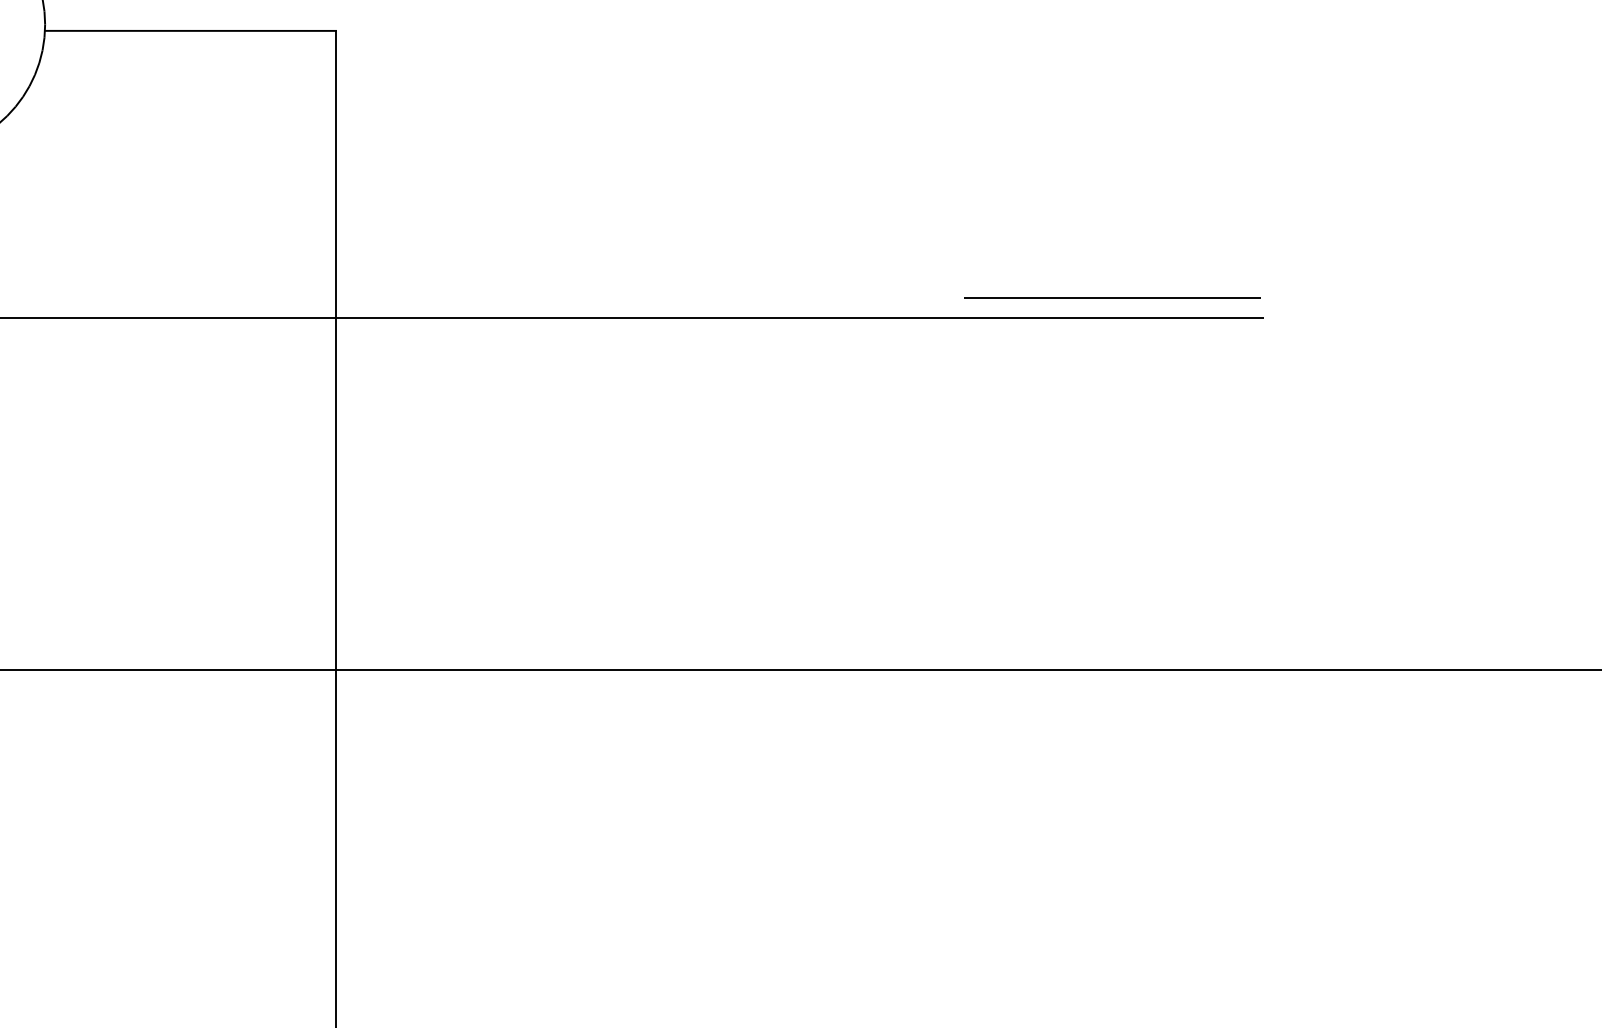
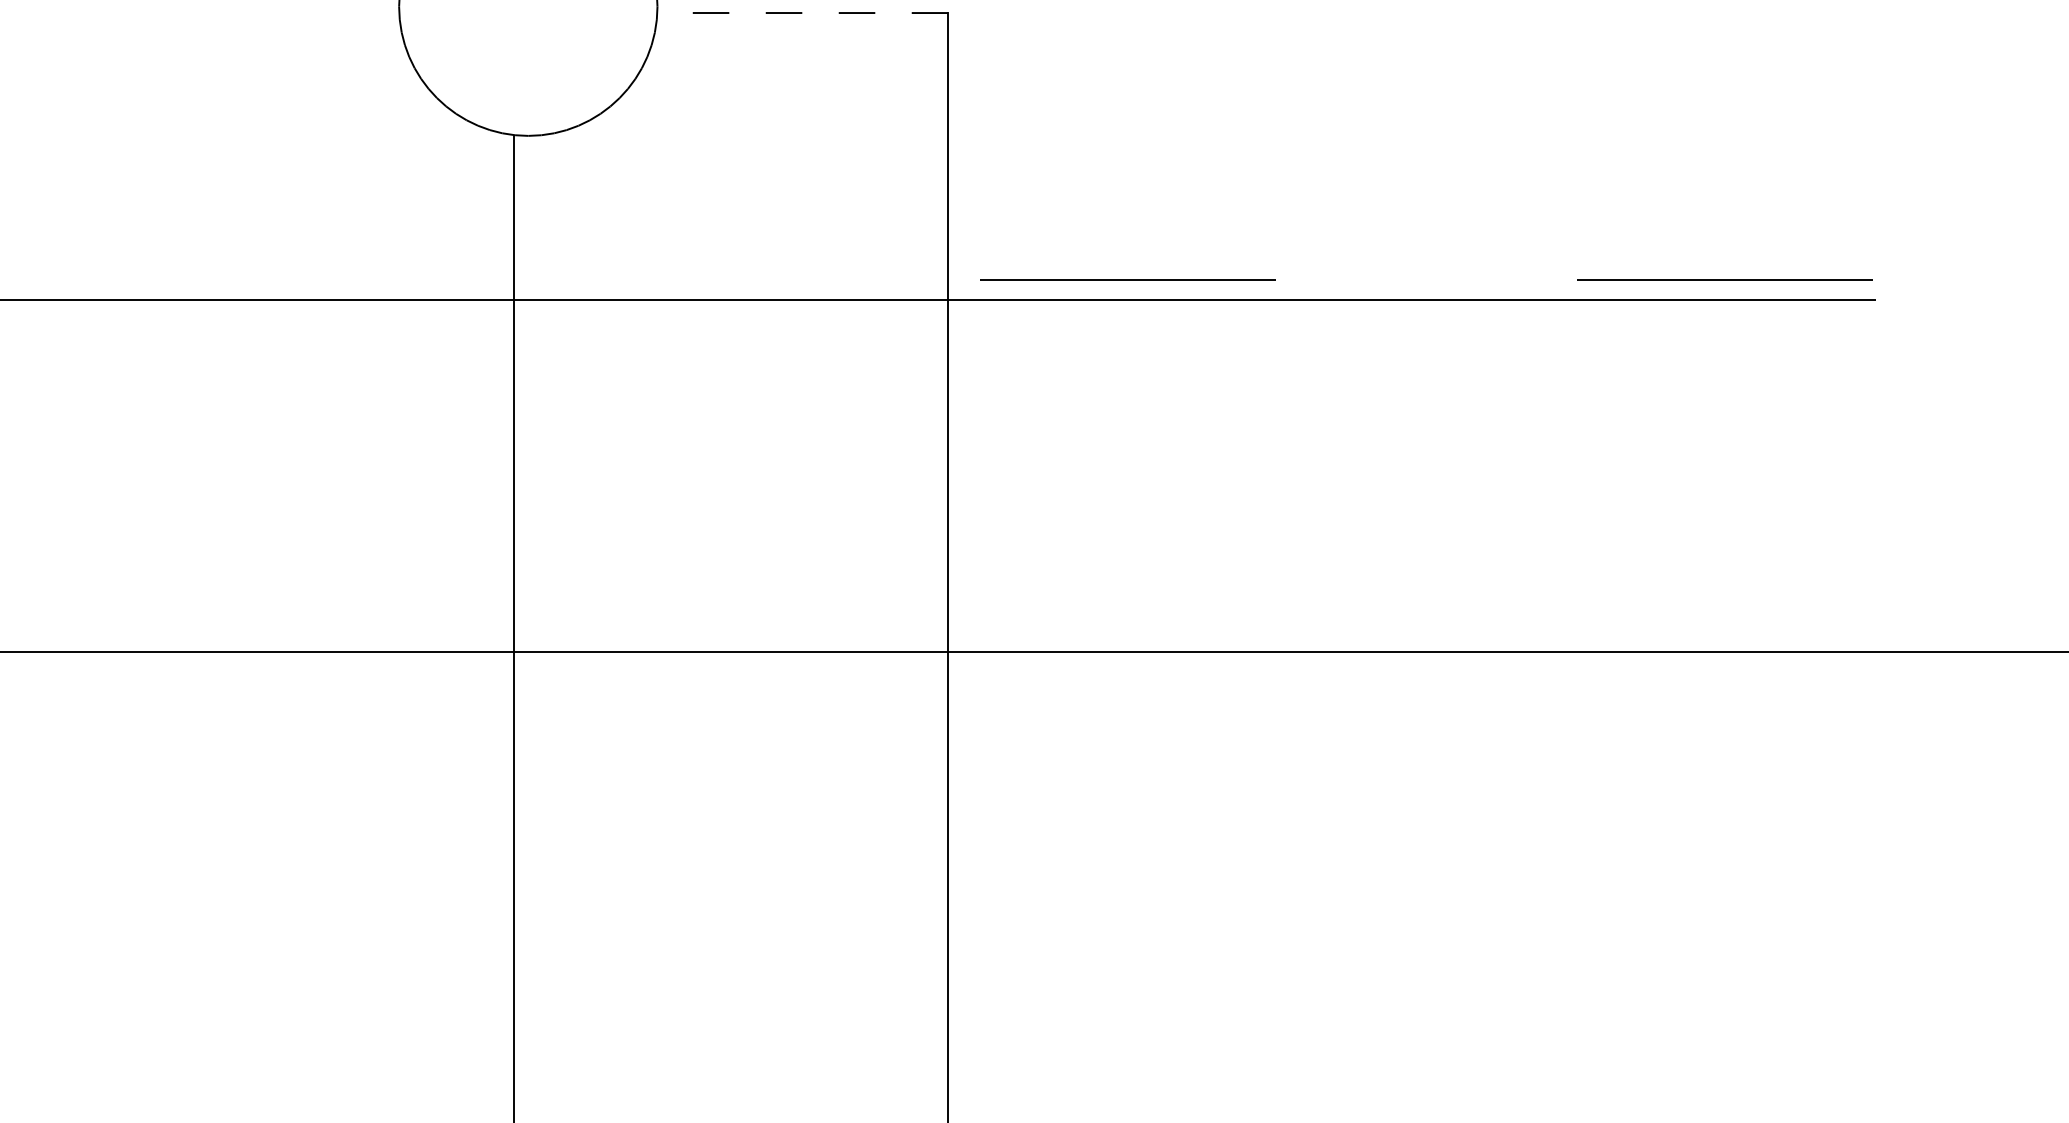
line: (190, 31) -> (802, 13), solid -> dashed
line: (515, 297) -> (1127, 279), added

